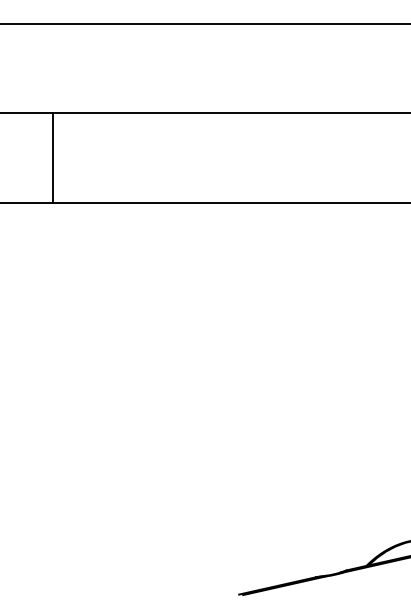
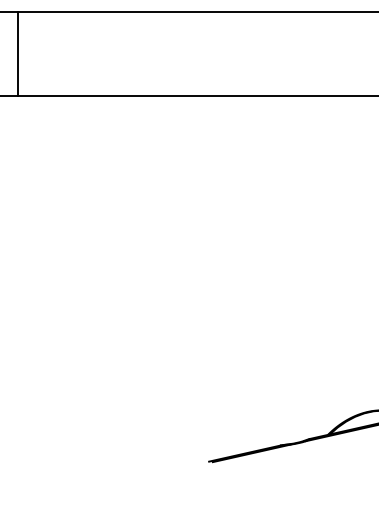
line: (53, 157) -> (18, 53), moved

